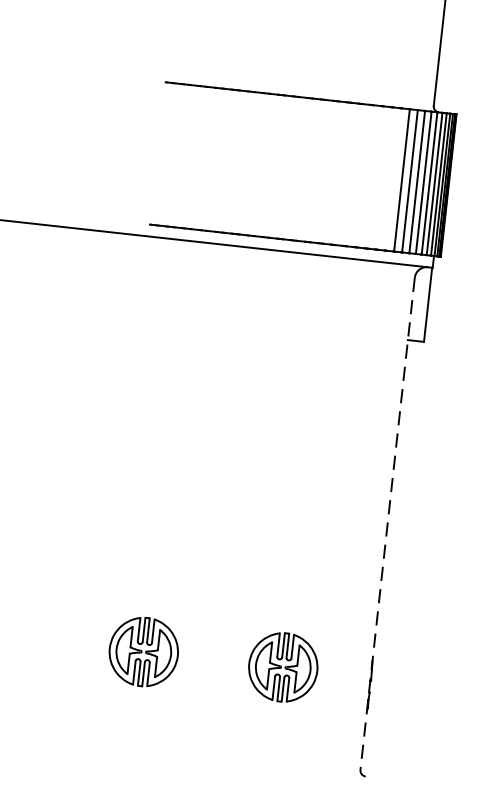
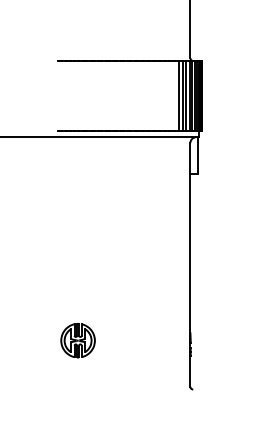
line: (387, 523) -> (190, 264), dashed -> solid
part: (282, 666) -> (146, 340), removed

